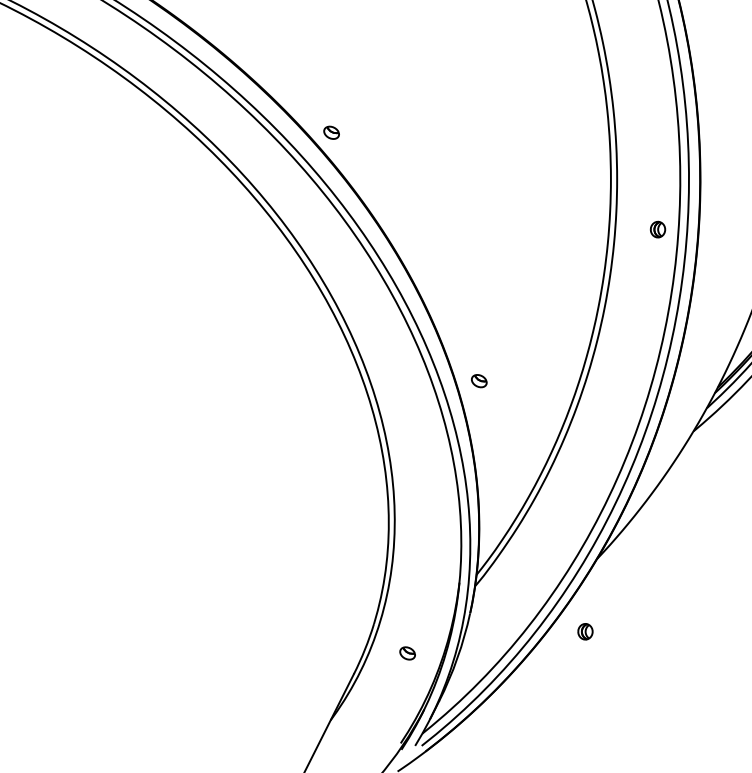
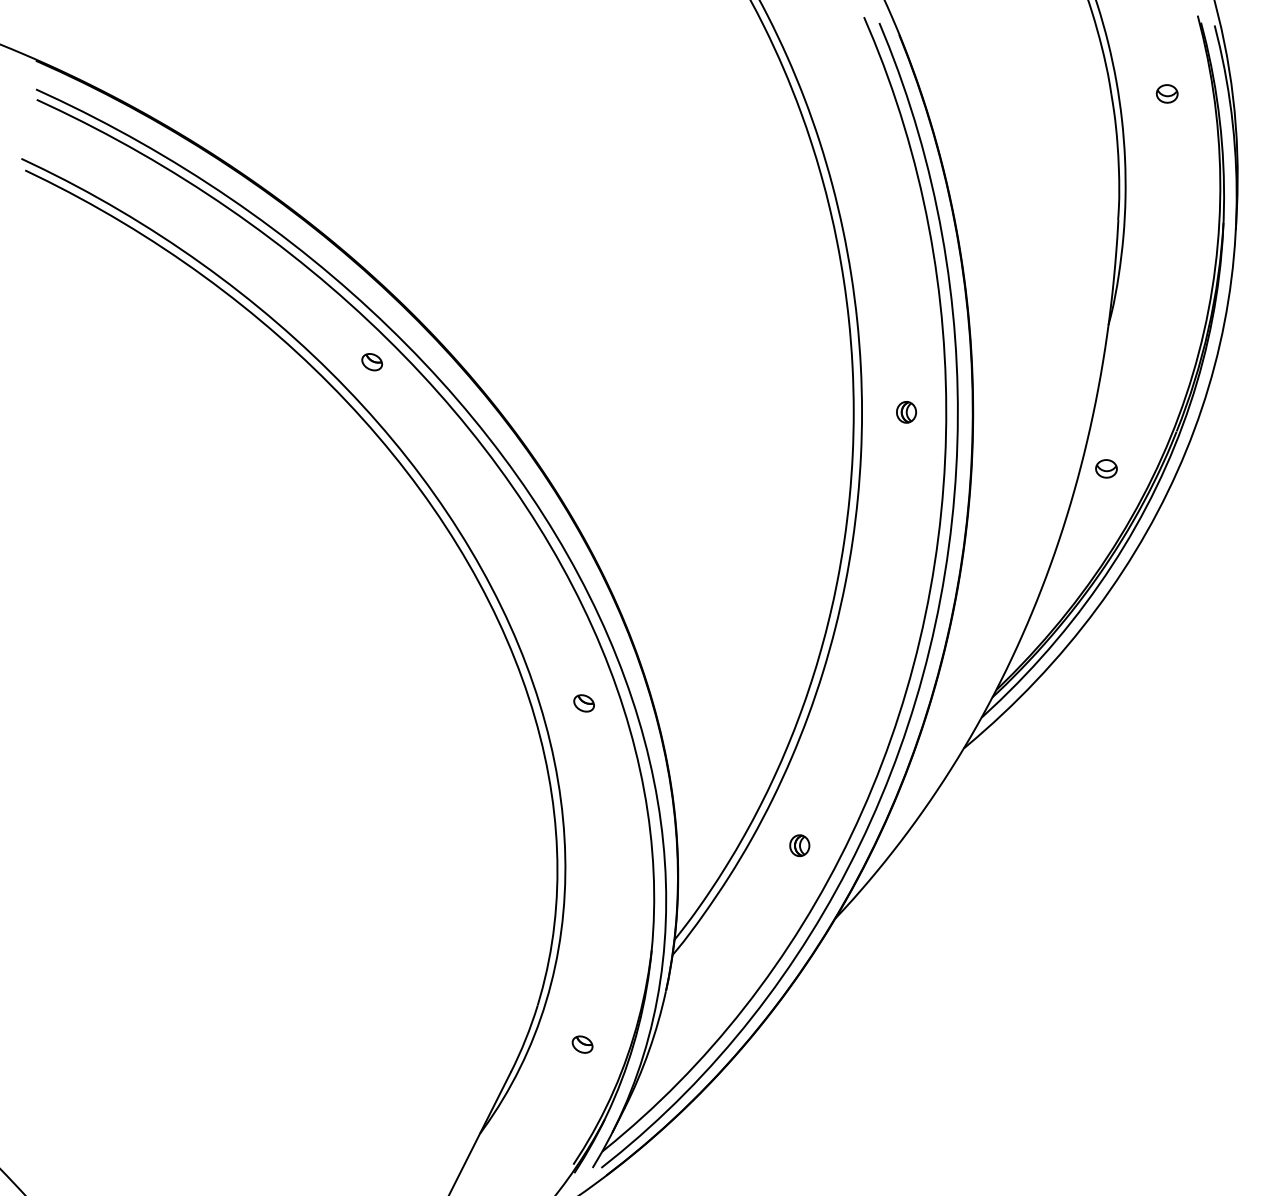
part: (331, 133) -> (372, 362), moved
part: (657, 229) -> (906, 412), moved
part: (478, 381) -> (583, 703), moved
part: (585, 631) -> (799, 845), moved

